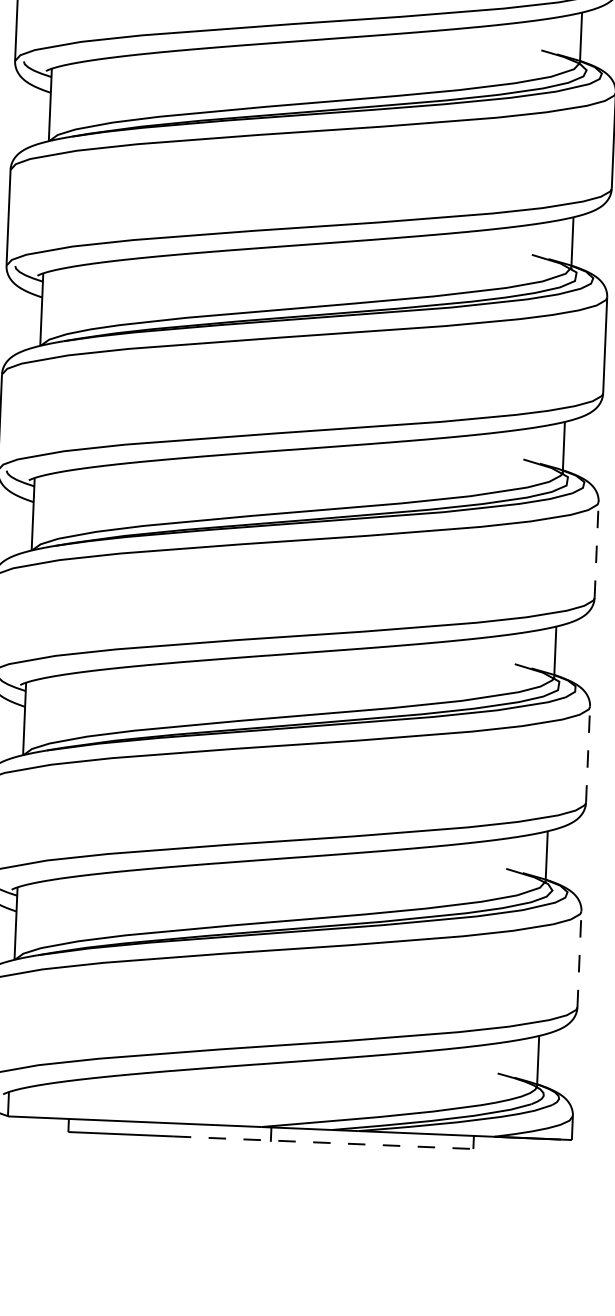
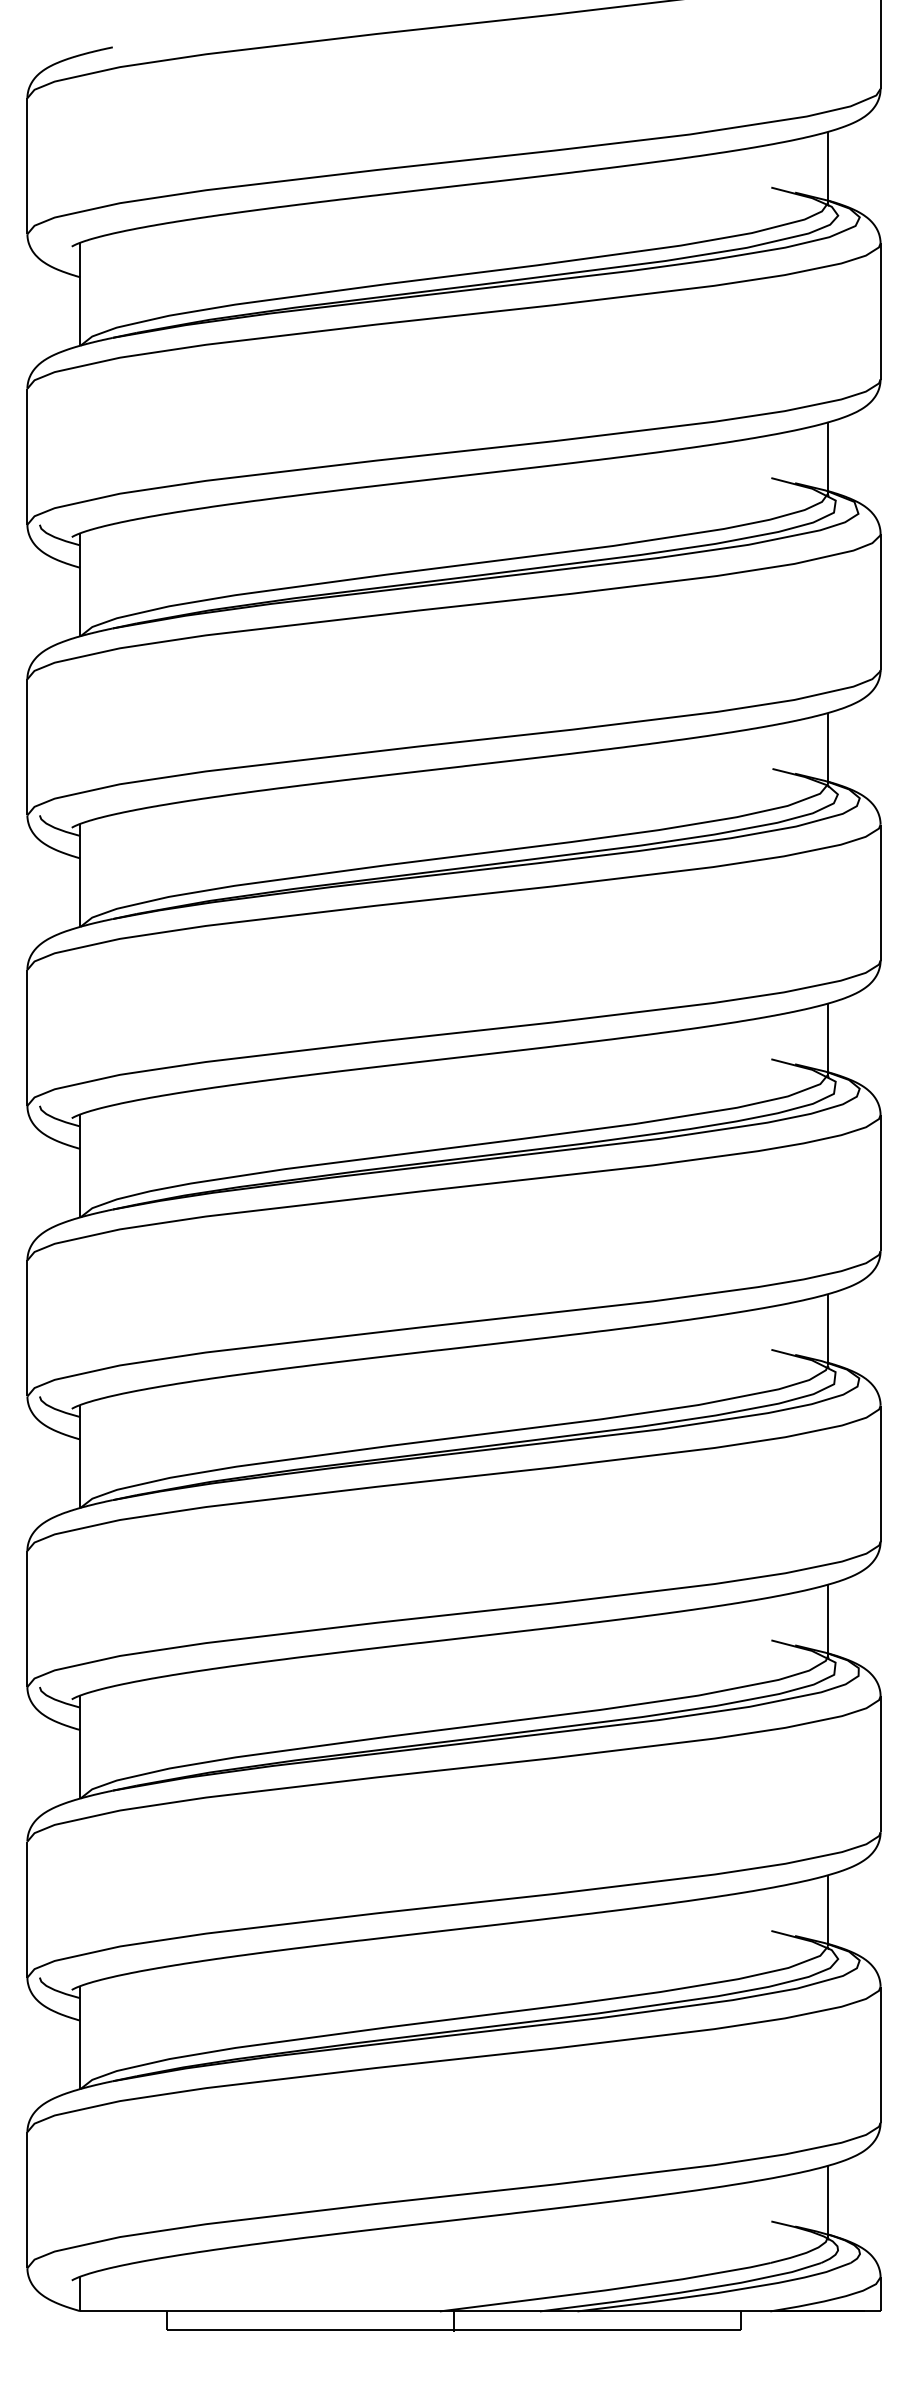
line: (596, 549) -> (880, 1473), dashed -> solid
line: (588, 754) -> (880, 1763), dashed -> solid
line: (579, 959) -> (880, 2054), dashed -> solid
line: (323, 1143) -> (528, 2330), dashed -> solid

